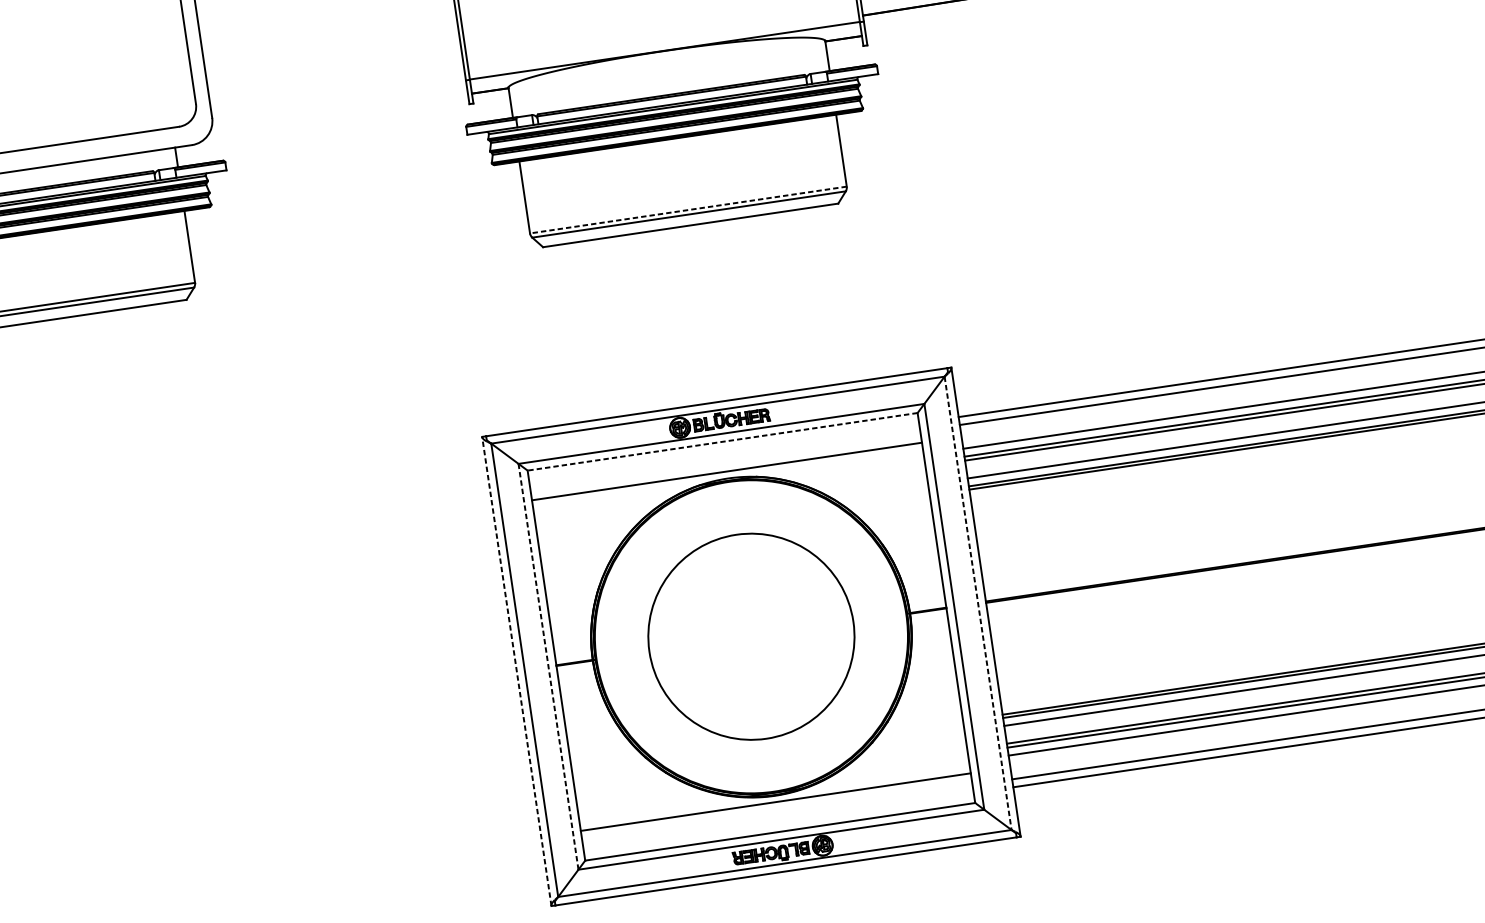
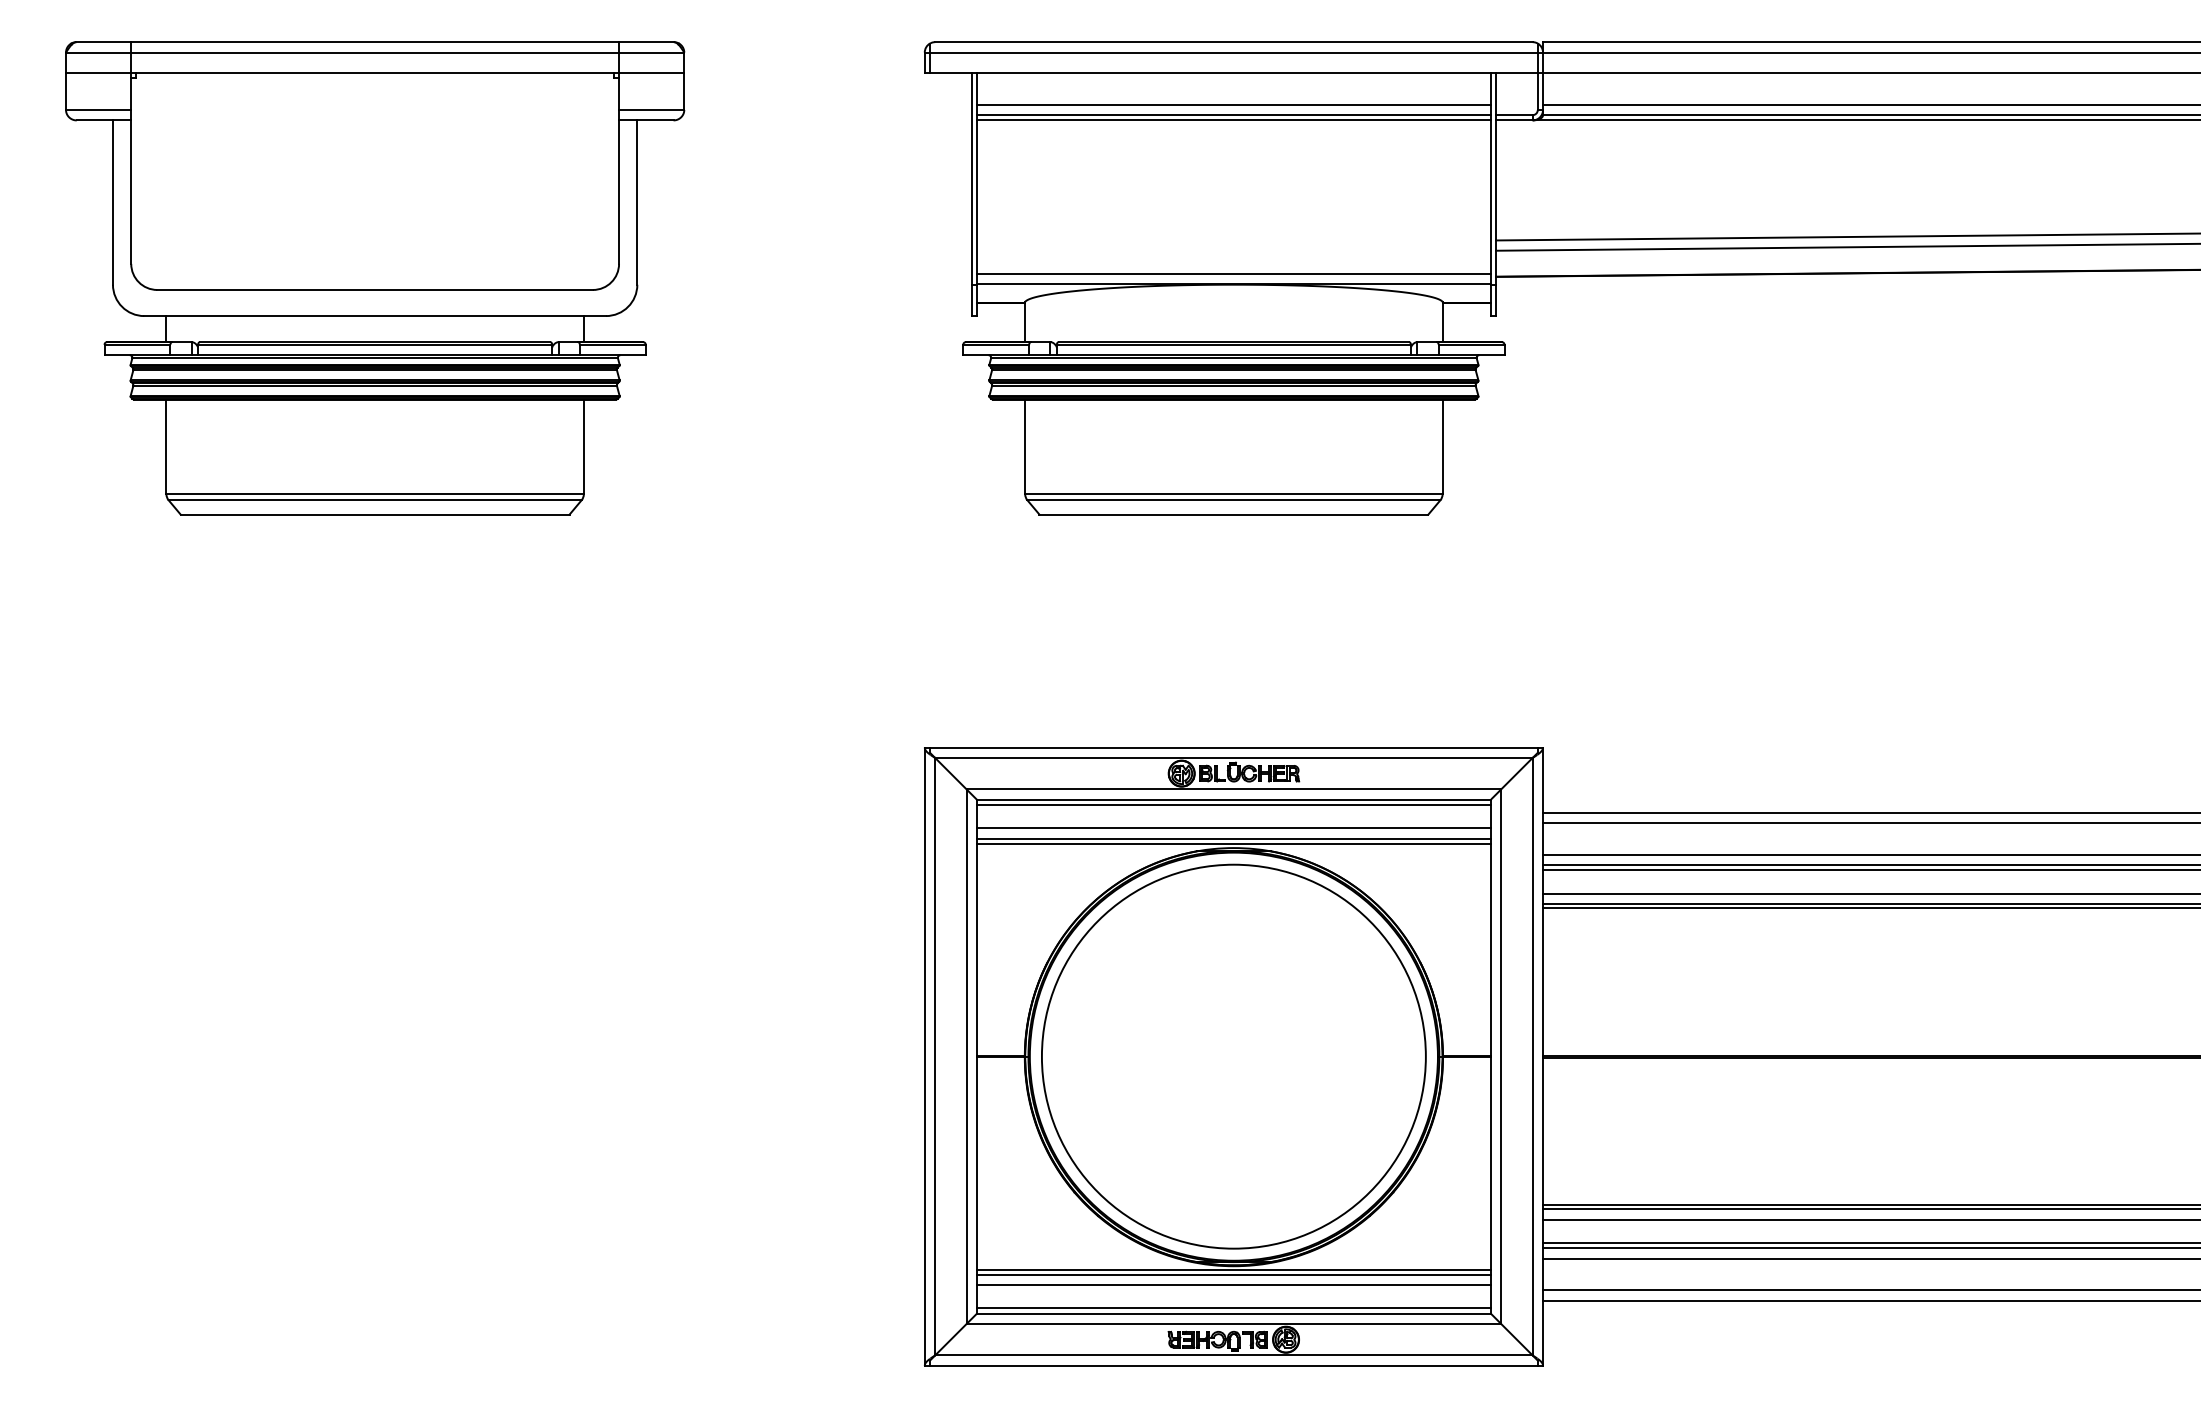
line: (663, 42) -> (1233, 273), added
line: (688, 210) -> (1233, 494), dashed -> solid
line: (722, 441) -> (1233, 799), dashed -> solid
line: (722, 445) -> (1233, 804), added
line: (725, 463) -> (1233, 828), added
line: (727, 475) -> (1233, 843), added
line: (977, 603) -> (1532, 1056), dashed -> solid
circle: (751, 636) -> (1233, 1056), size x1.43
line: (548, 666) -> (966, 1056), dashed -> solid
line: (516, 671) -> (924, 1056), dashed -> solid
line: (774, 798) -> (1233, 1269), added
line: (776, 809) -> (1233, 1284), added
line: (779, 827) -> (1233, 1308), added

